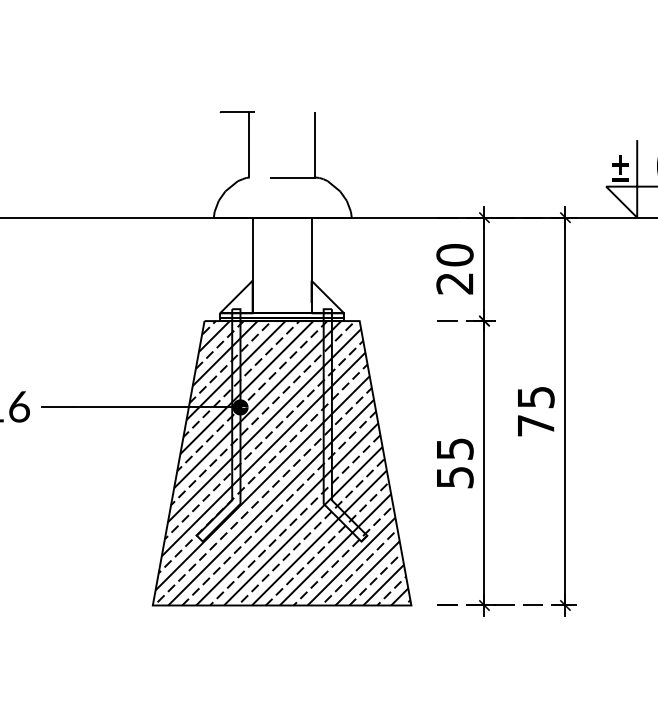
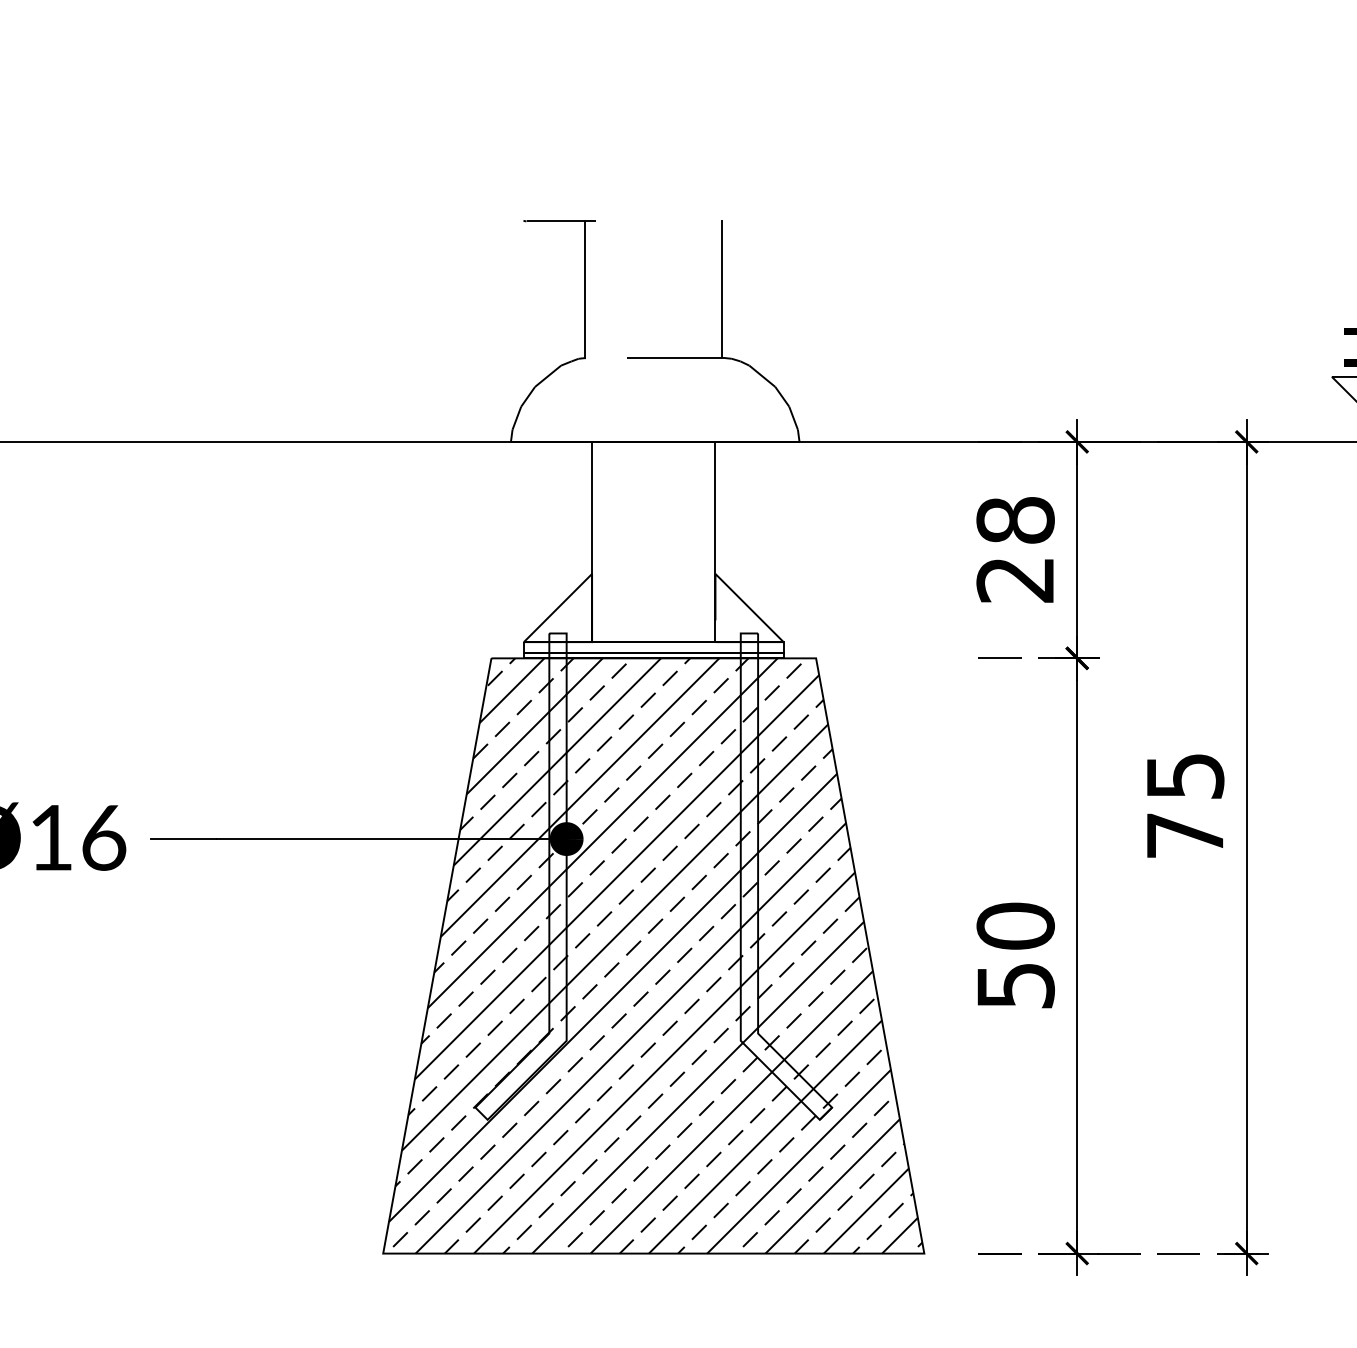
text: (454, 255) -> (1014, 521), 20 -> 28
text: (536, 411) -> (1186, 805), moved
text: (454, 448) -> (1014, 925), 55 -> 50

